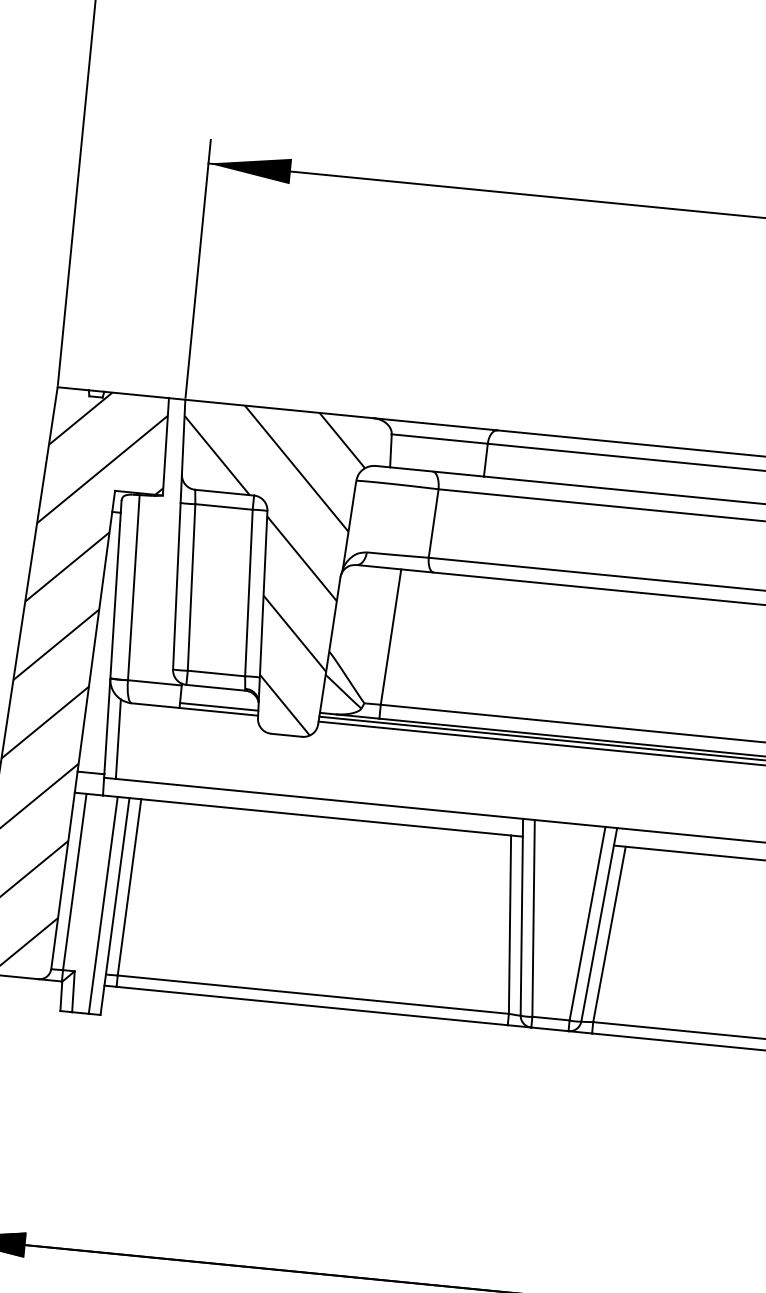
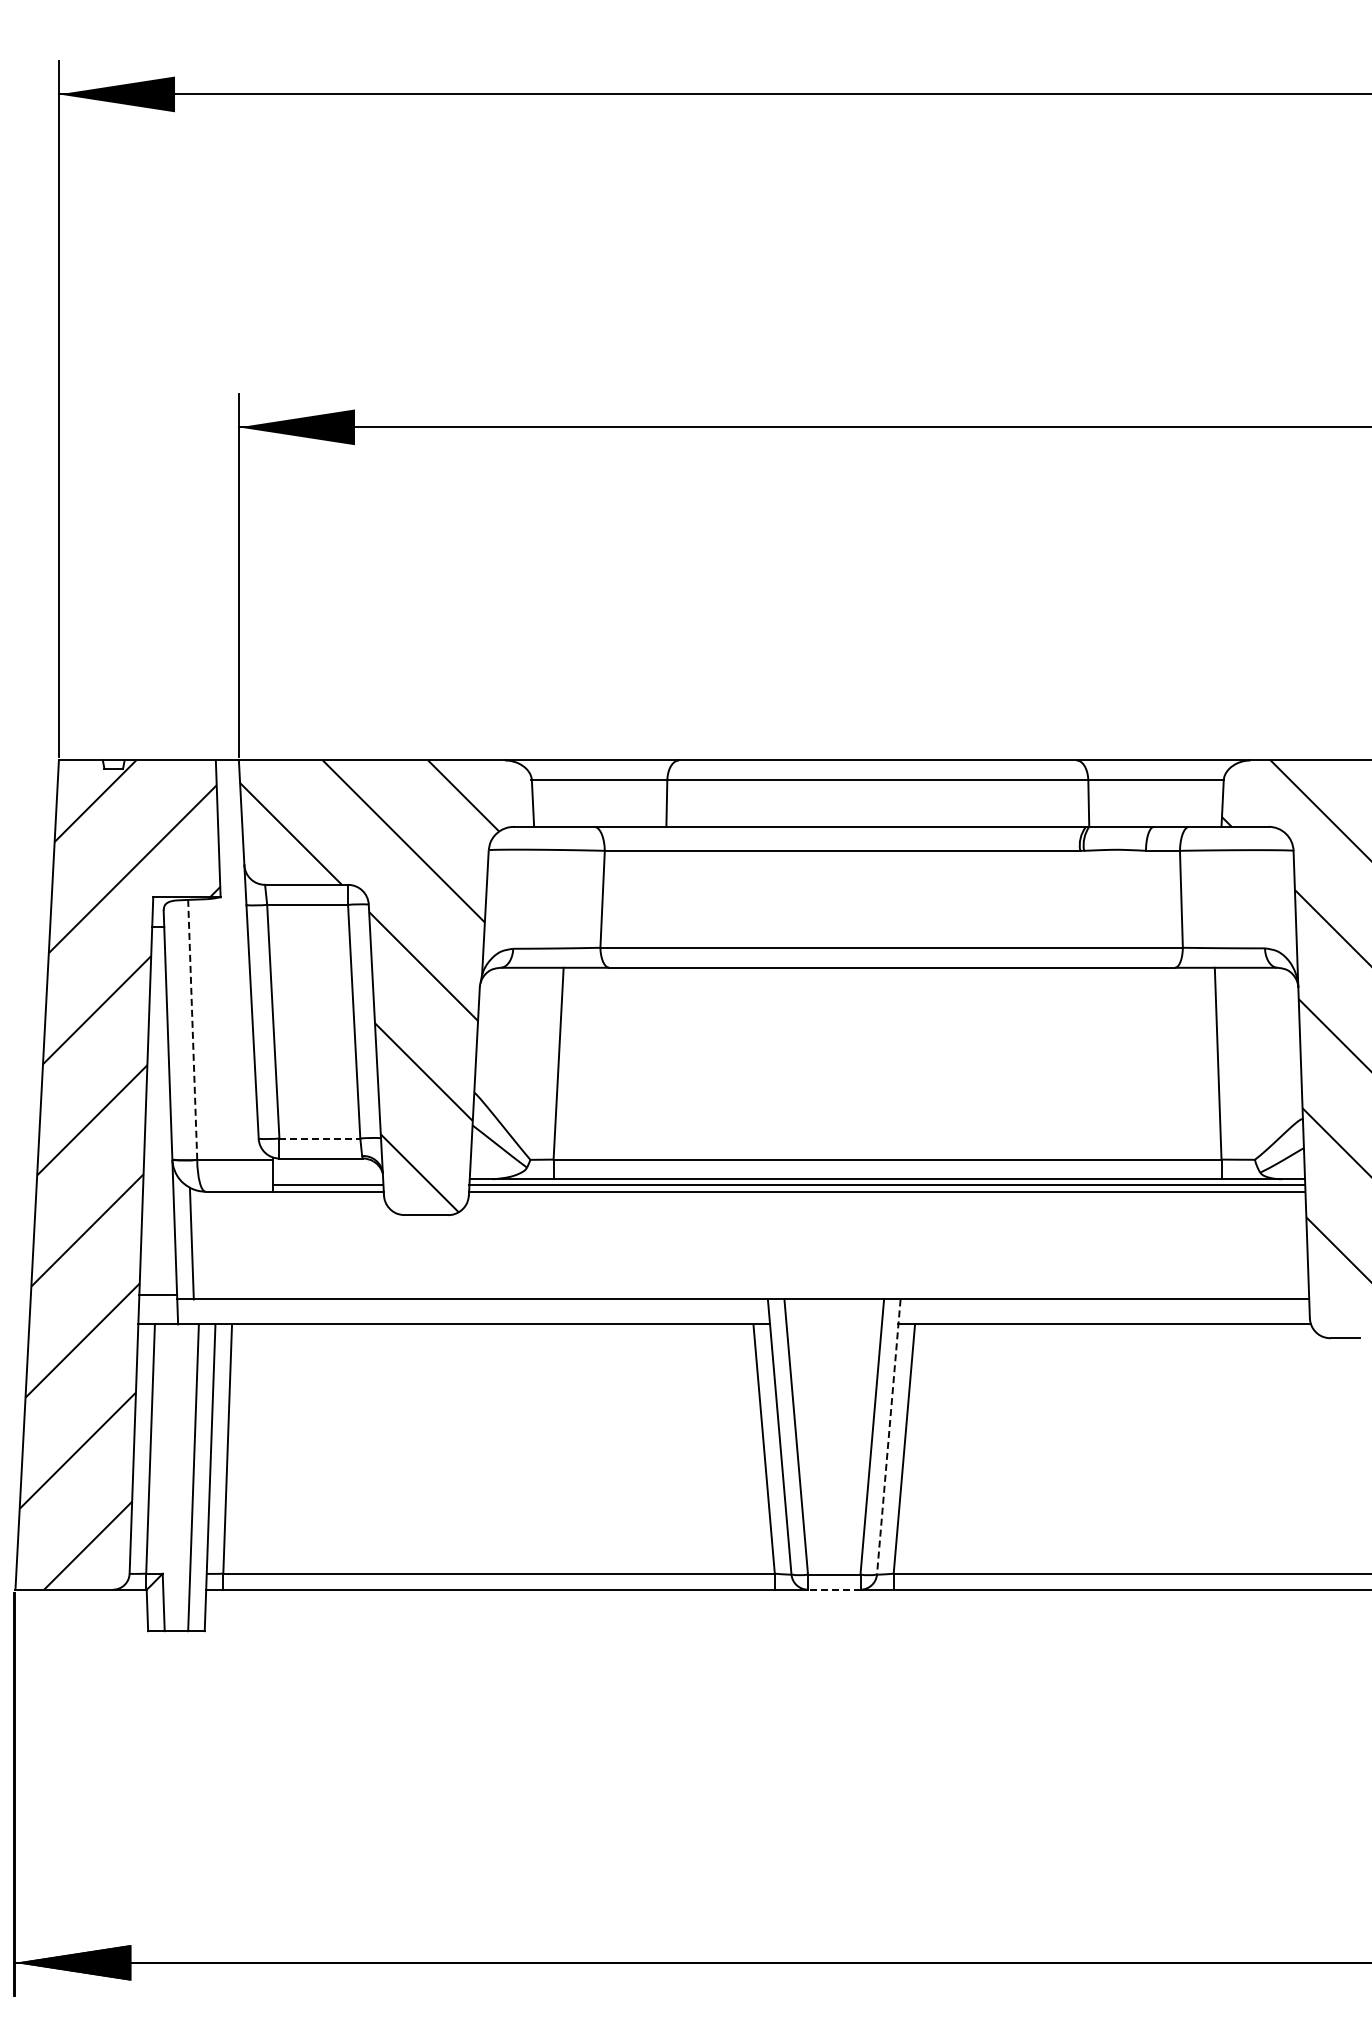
line: (133, 588) -> (192, 1030), solid -> dashed
line: (216, 673) -> (320, 1138), solid -> dashed
line: (599, 925) -> (888, 1437), solid -> dashed
line: (549, 1029) -> (833, 1589), solid -> dashed

